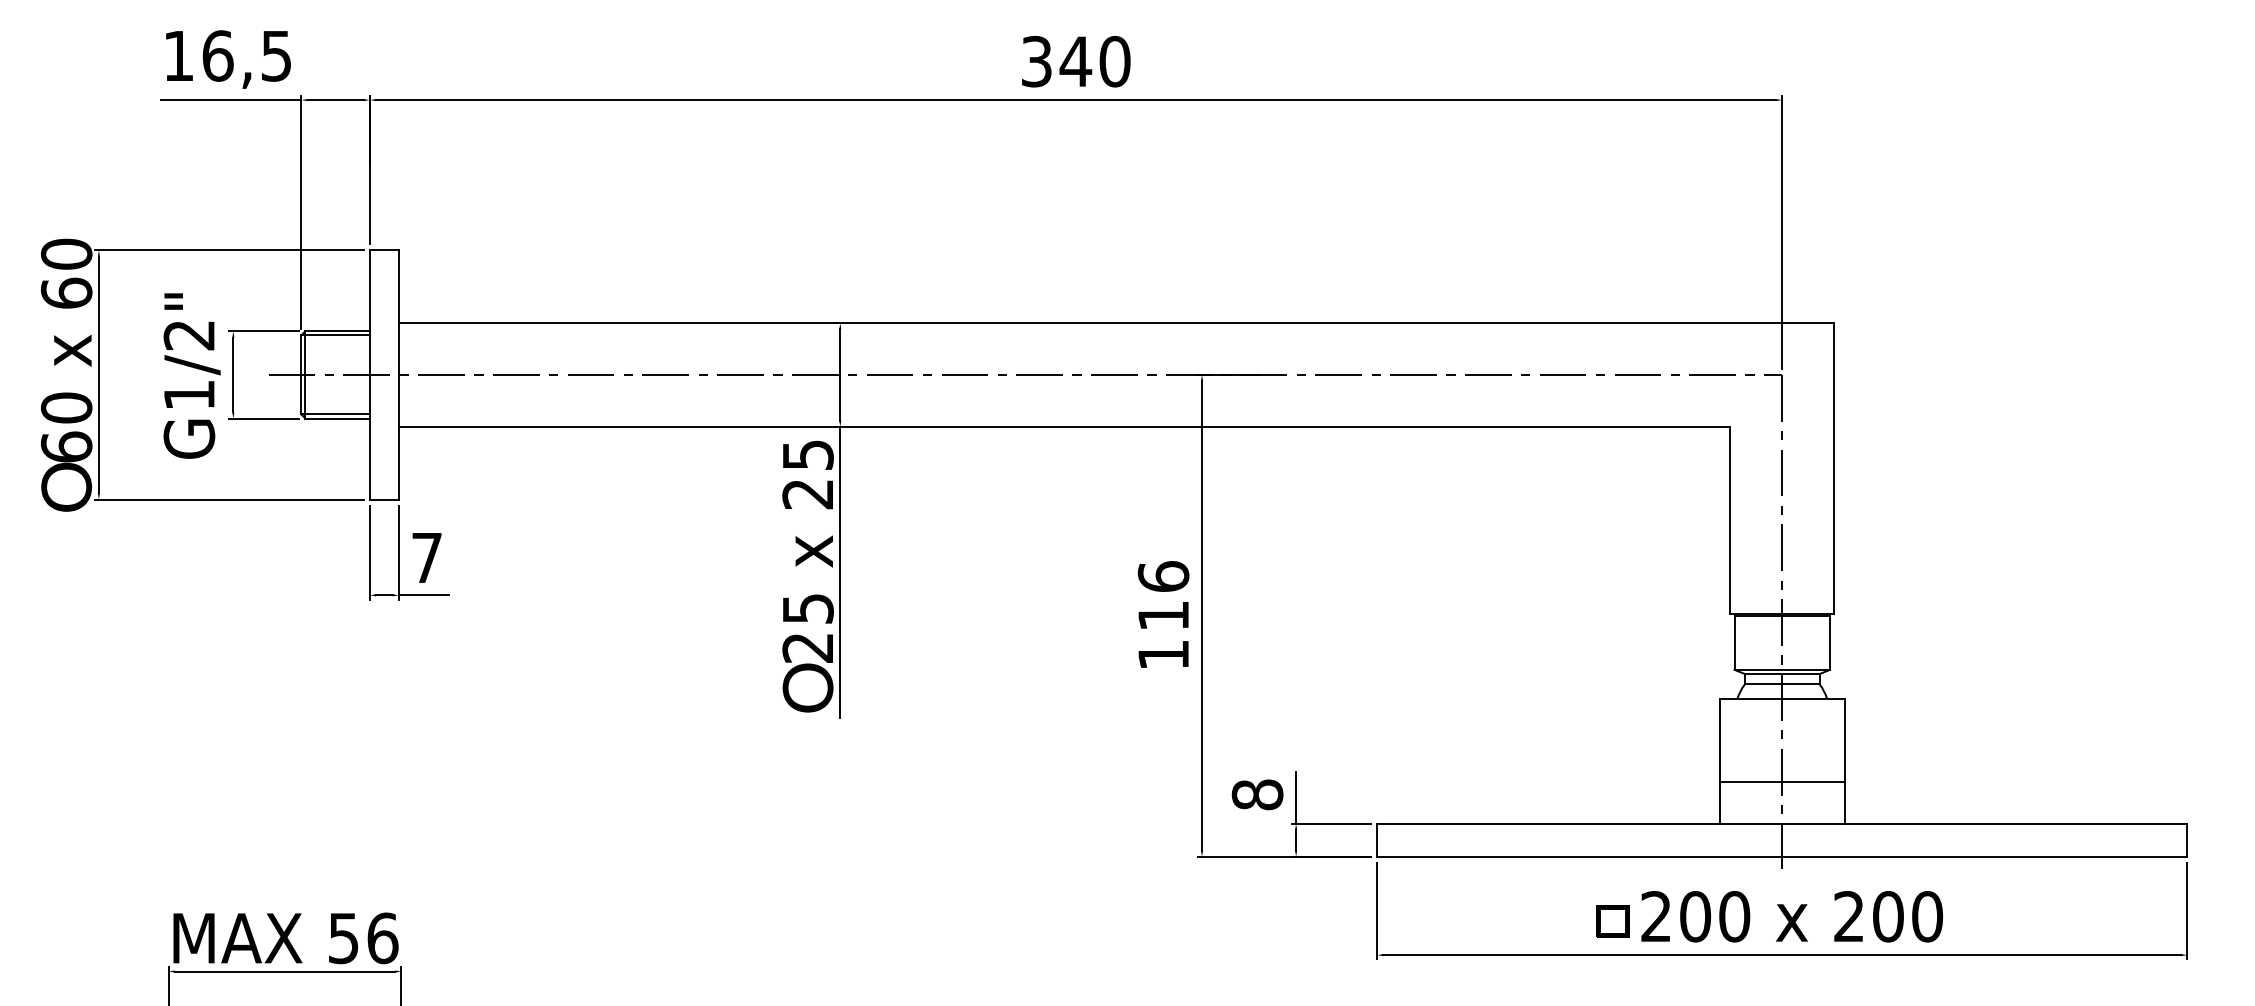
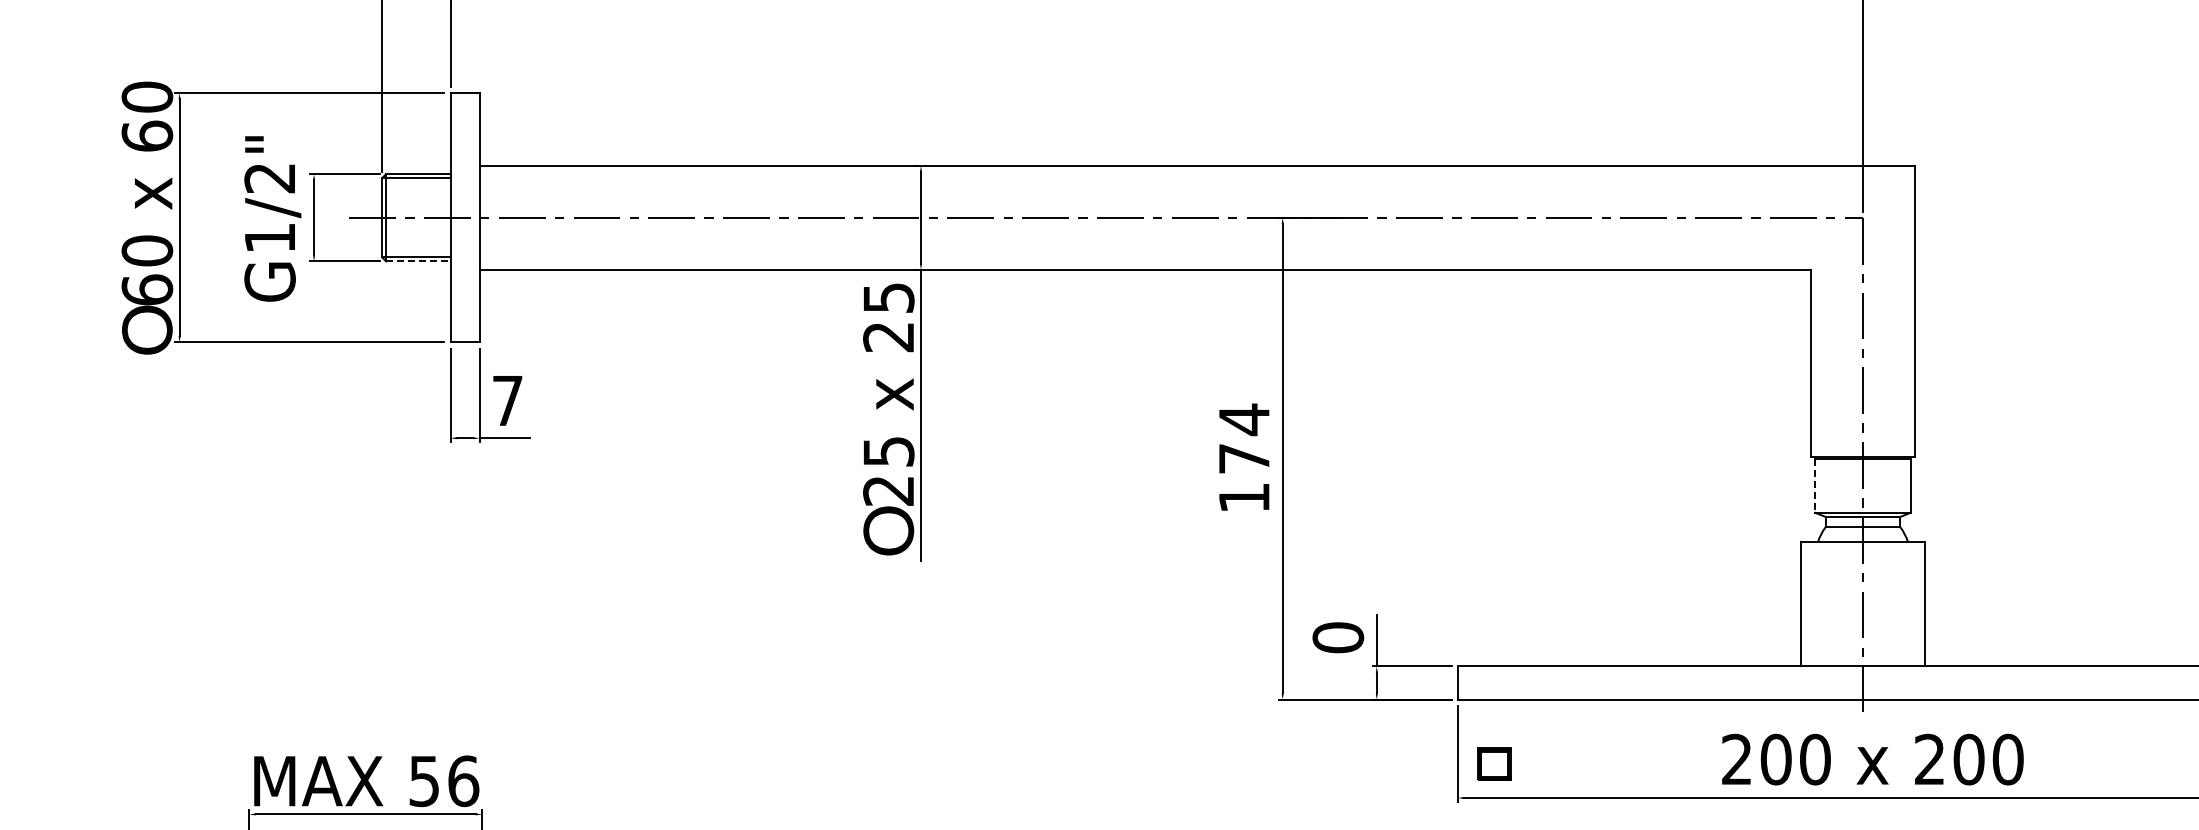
line: (338, 418) -> (419, 261), solid -> dashed
text: (1163, 595) -> (1244, 438), 116 -> 174
line: (1734, 643) -> (1815, 486), solid -> dashed
line: (1781, 782) -> (1862, 625), removed
text: (1257, 794) -> (1338, 637), 8 -> 0
part: (1612, 921) -> (1494, 764), moved

